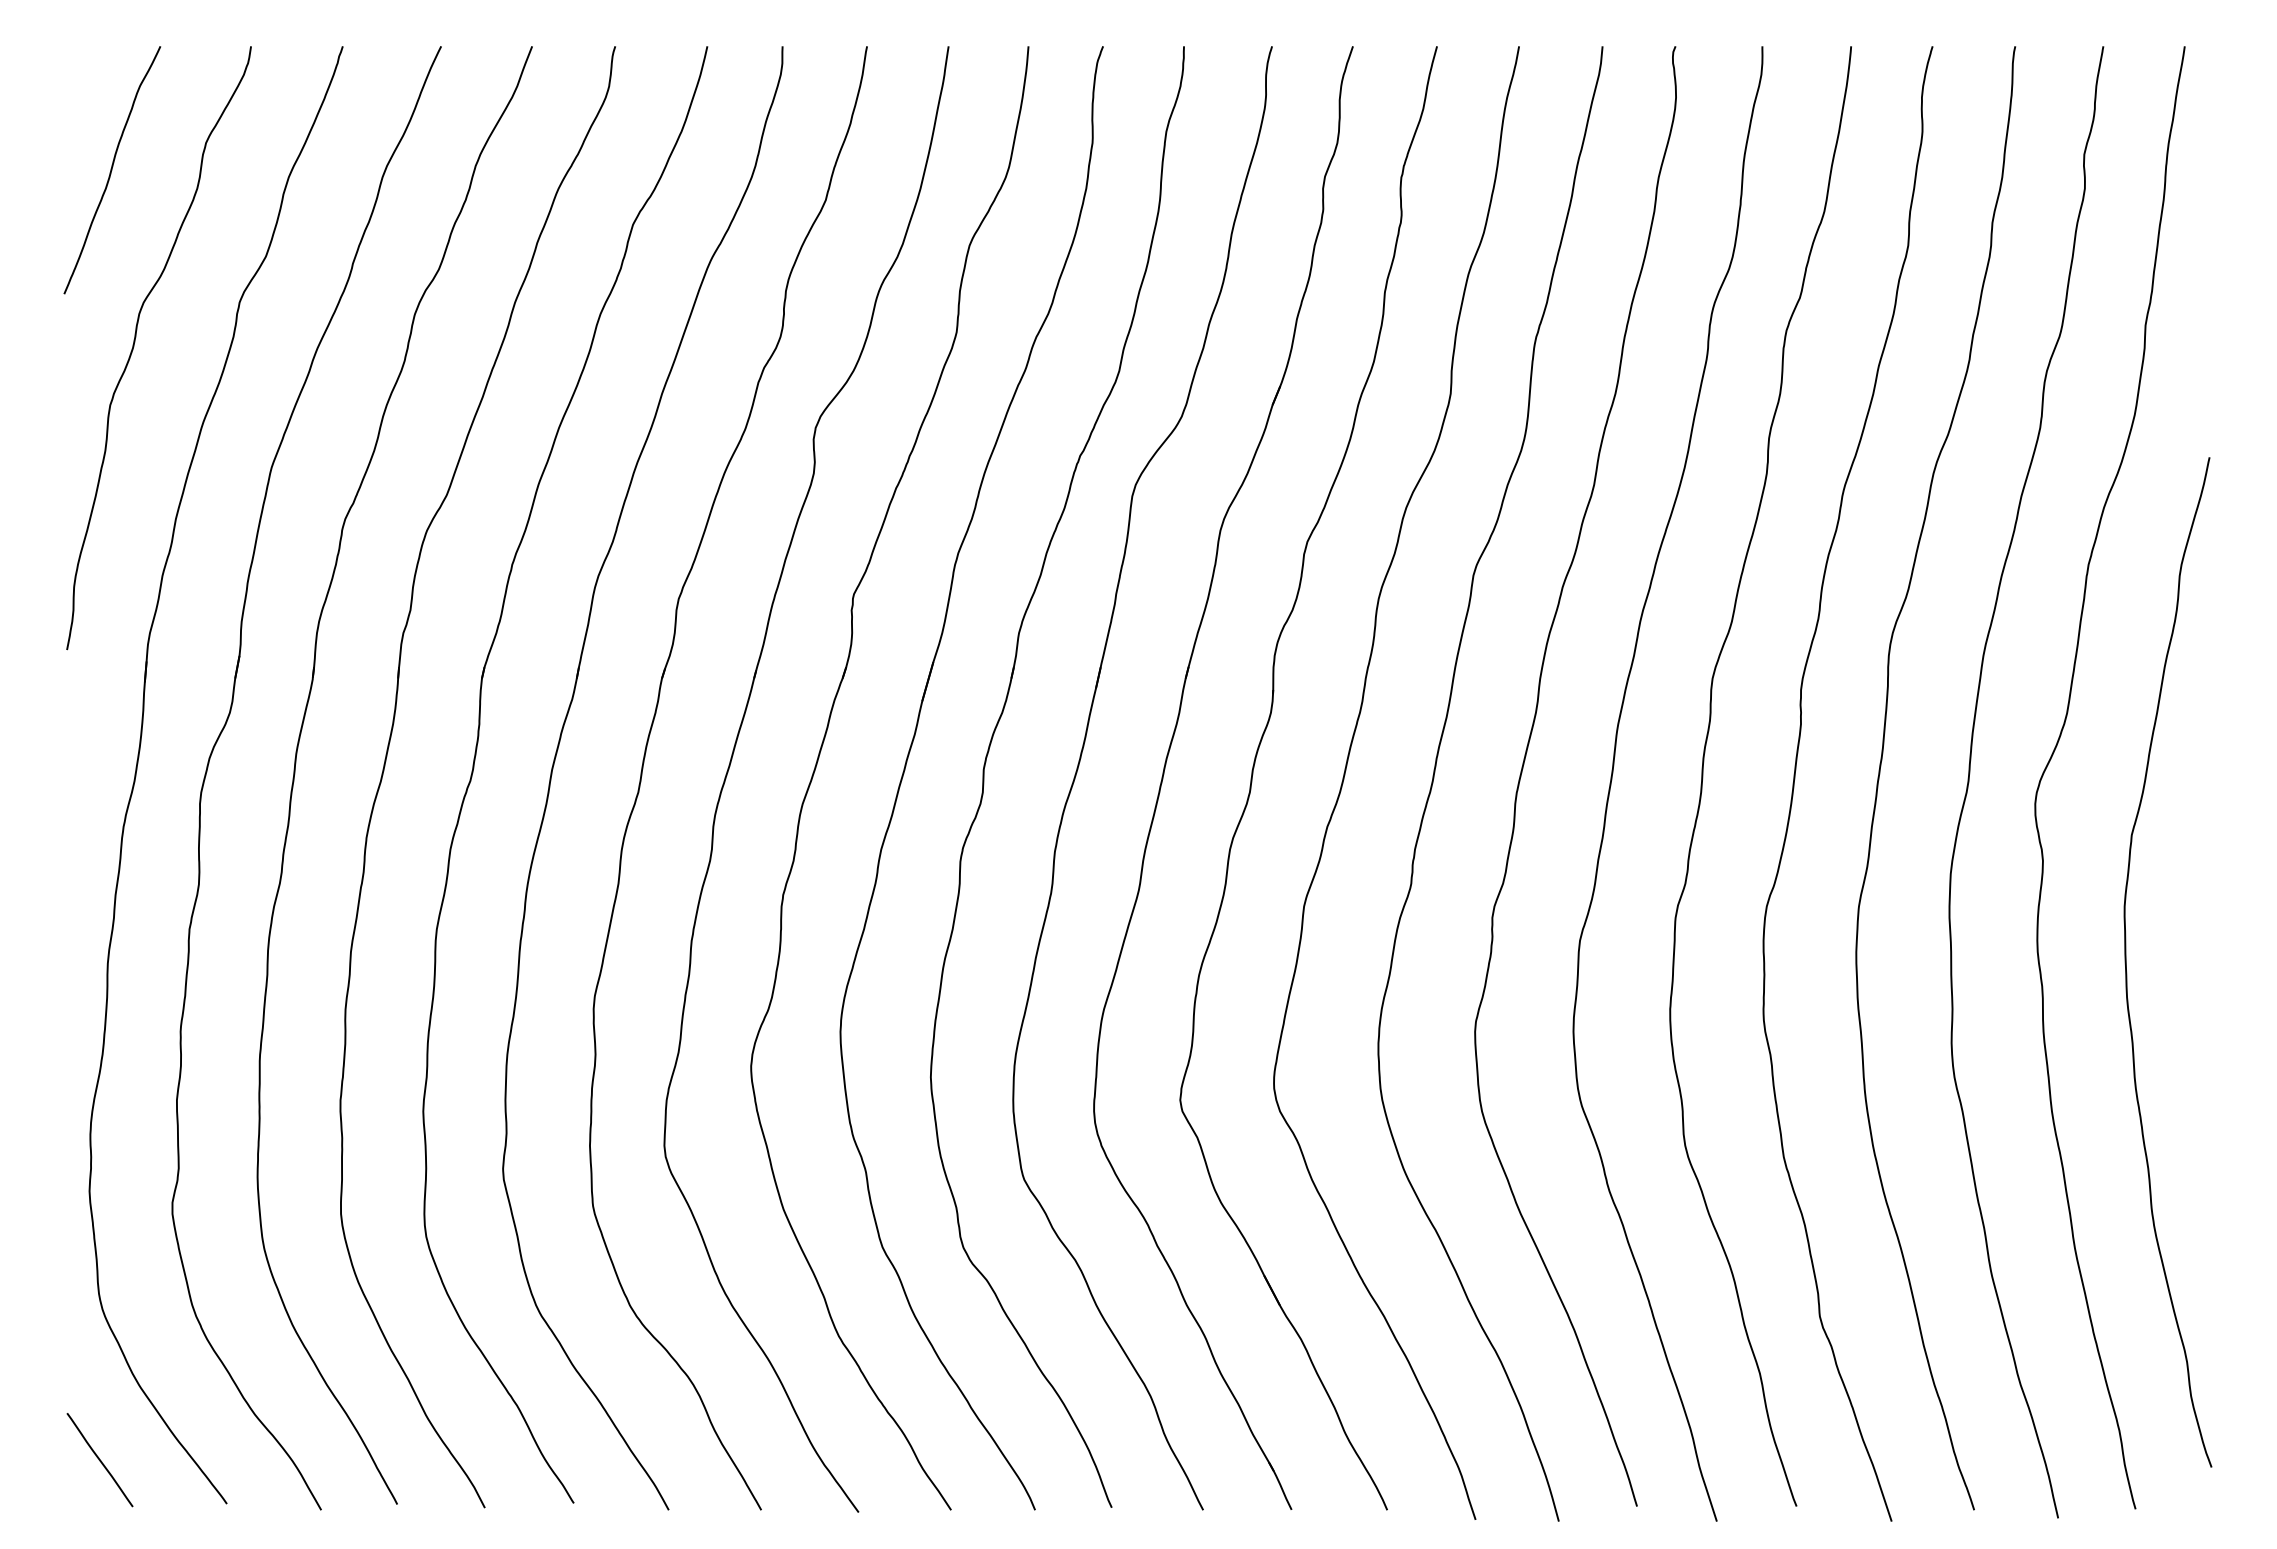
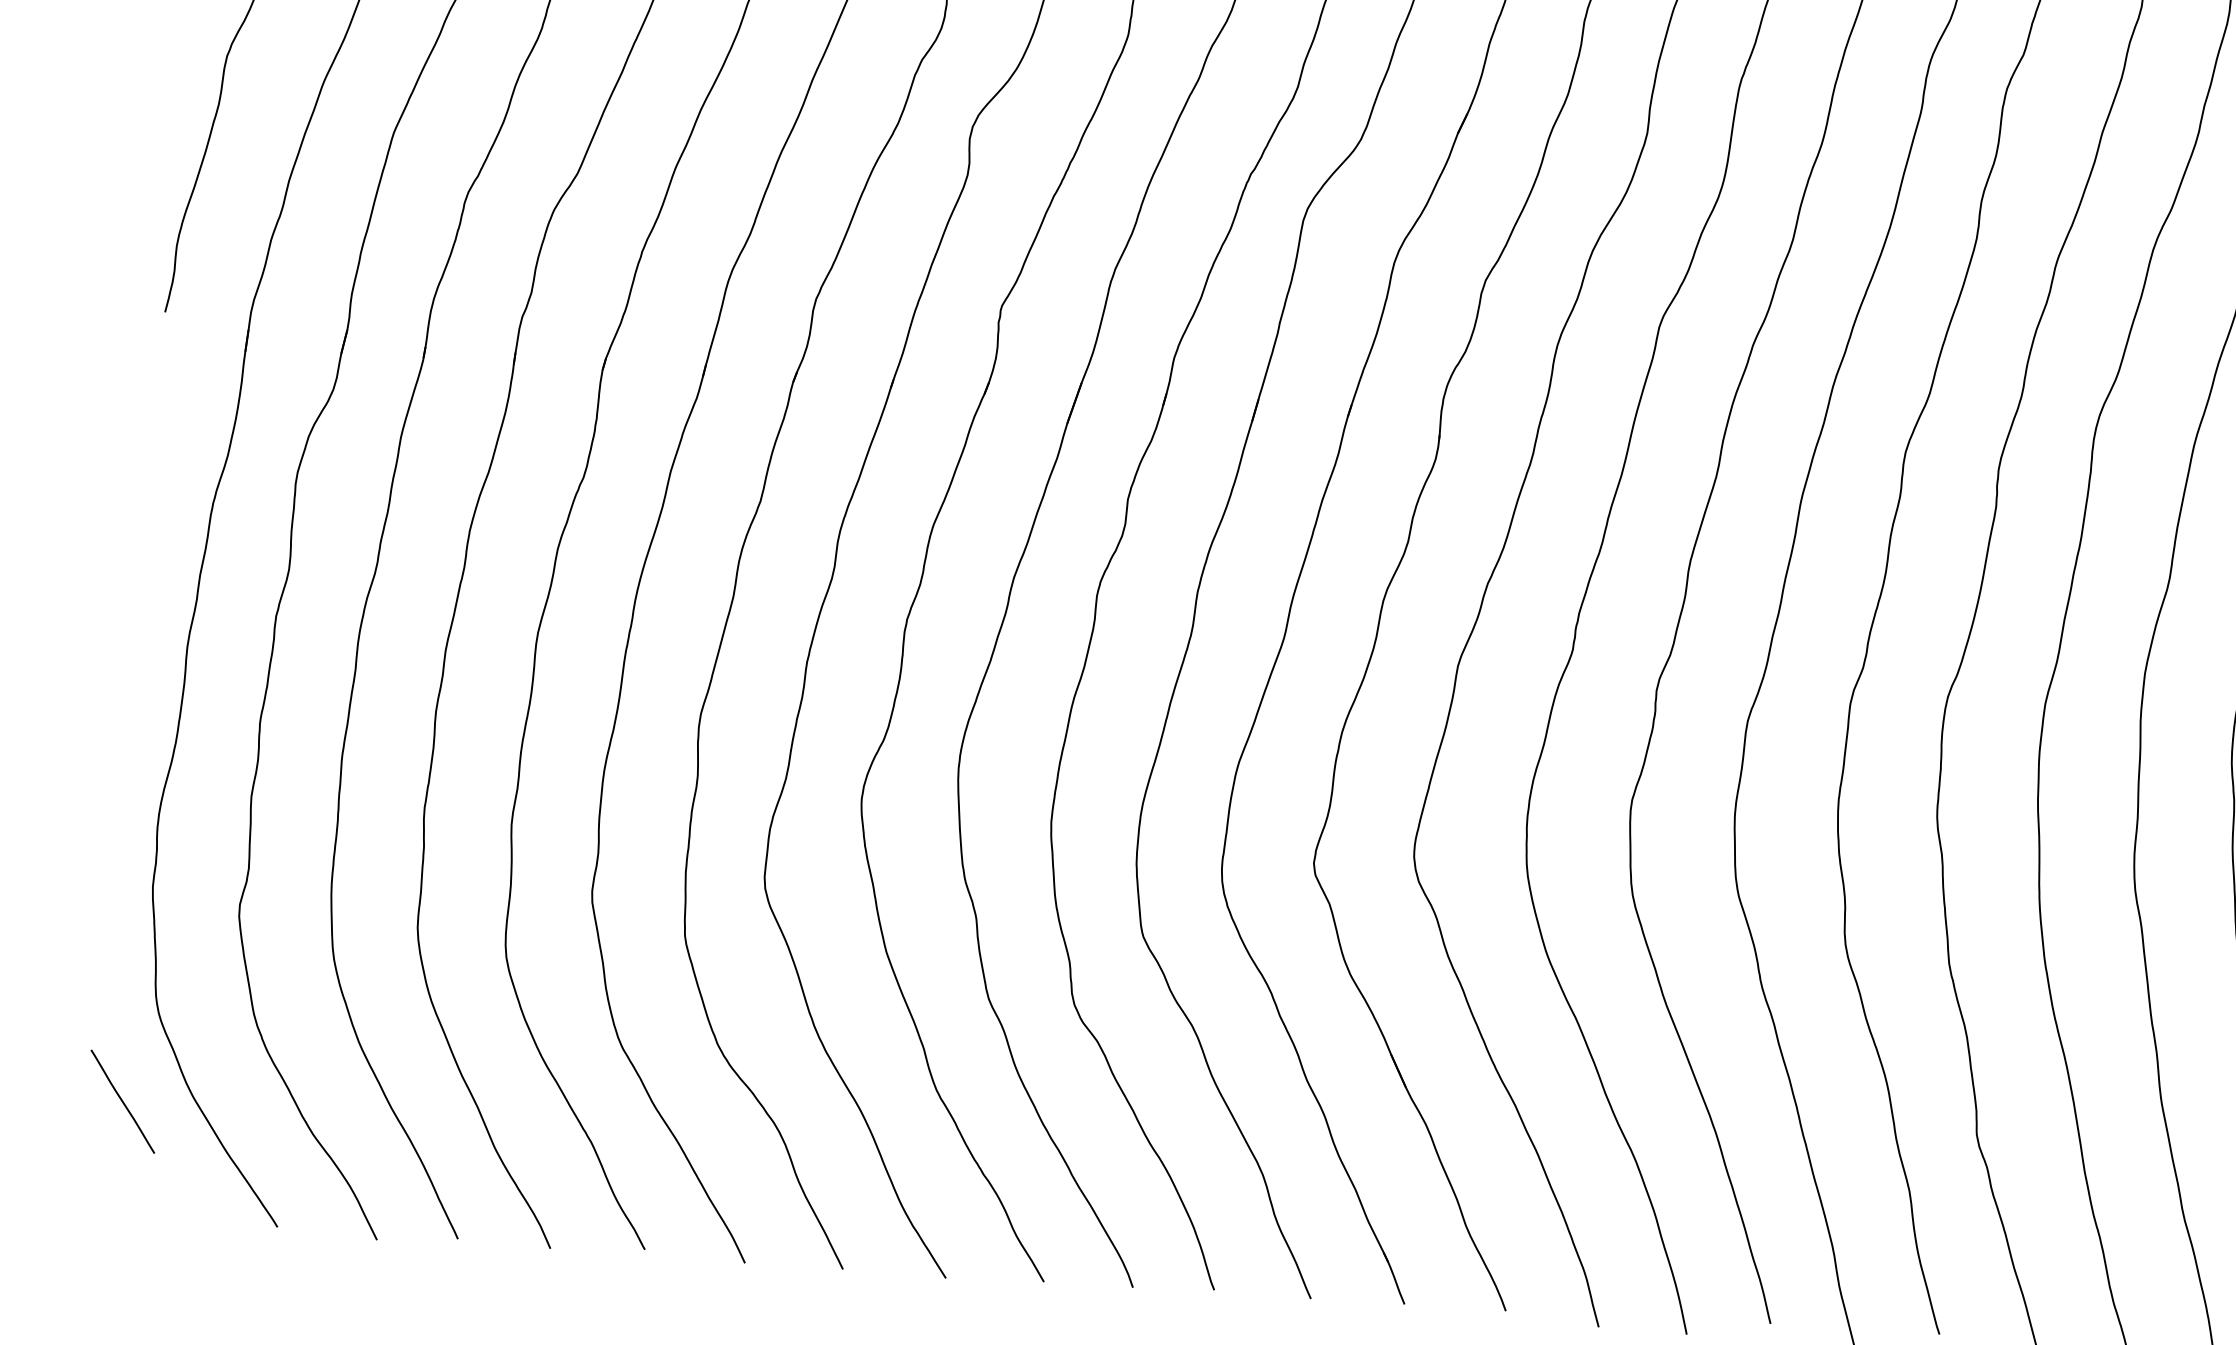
line: (99, 1460) -> (122, 1102), moved

